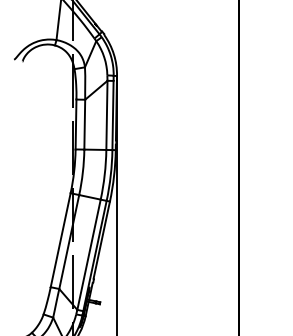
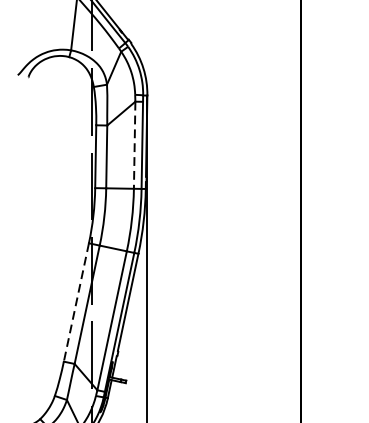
line: (106, 115) -> (134, 145), solid -> dashed
line: (60, 240) -> (76, 302), solid -> dashed

